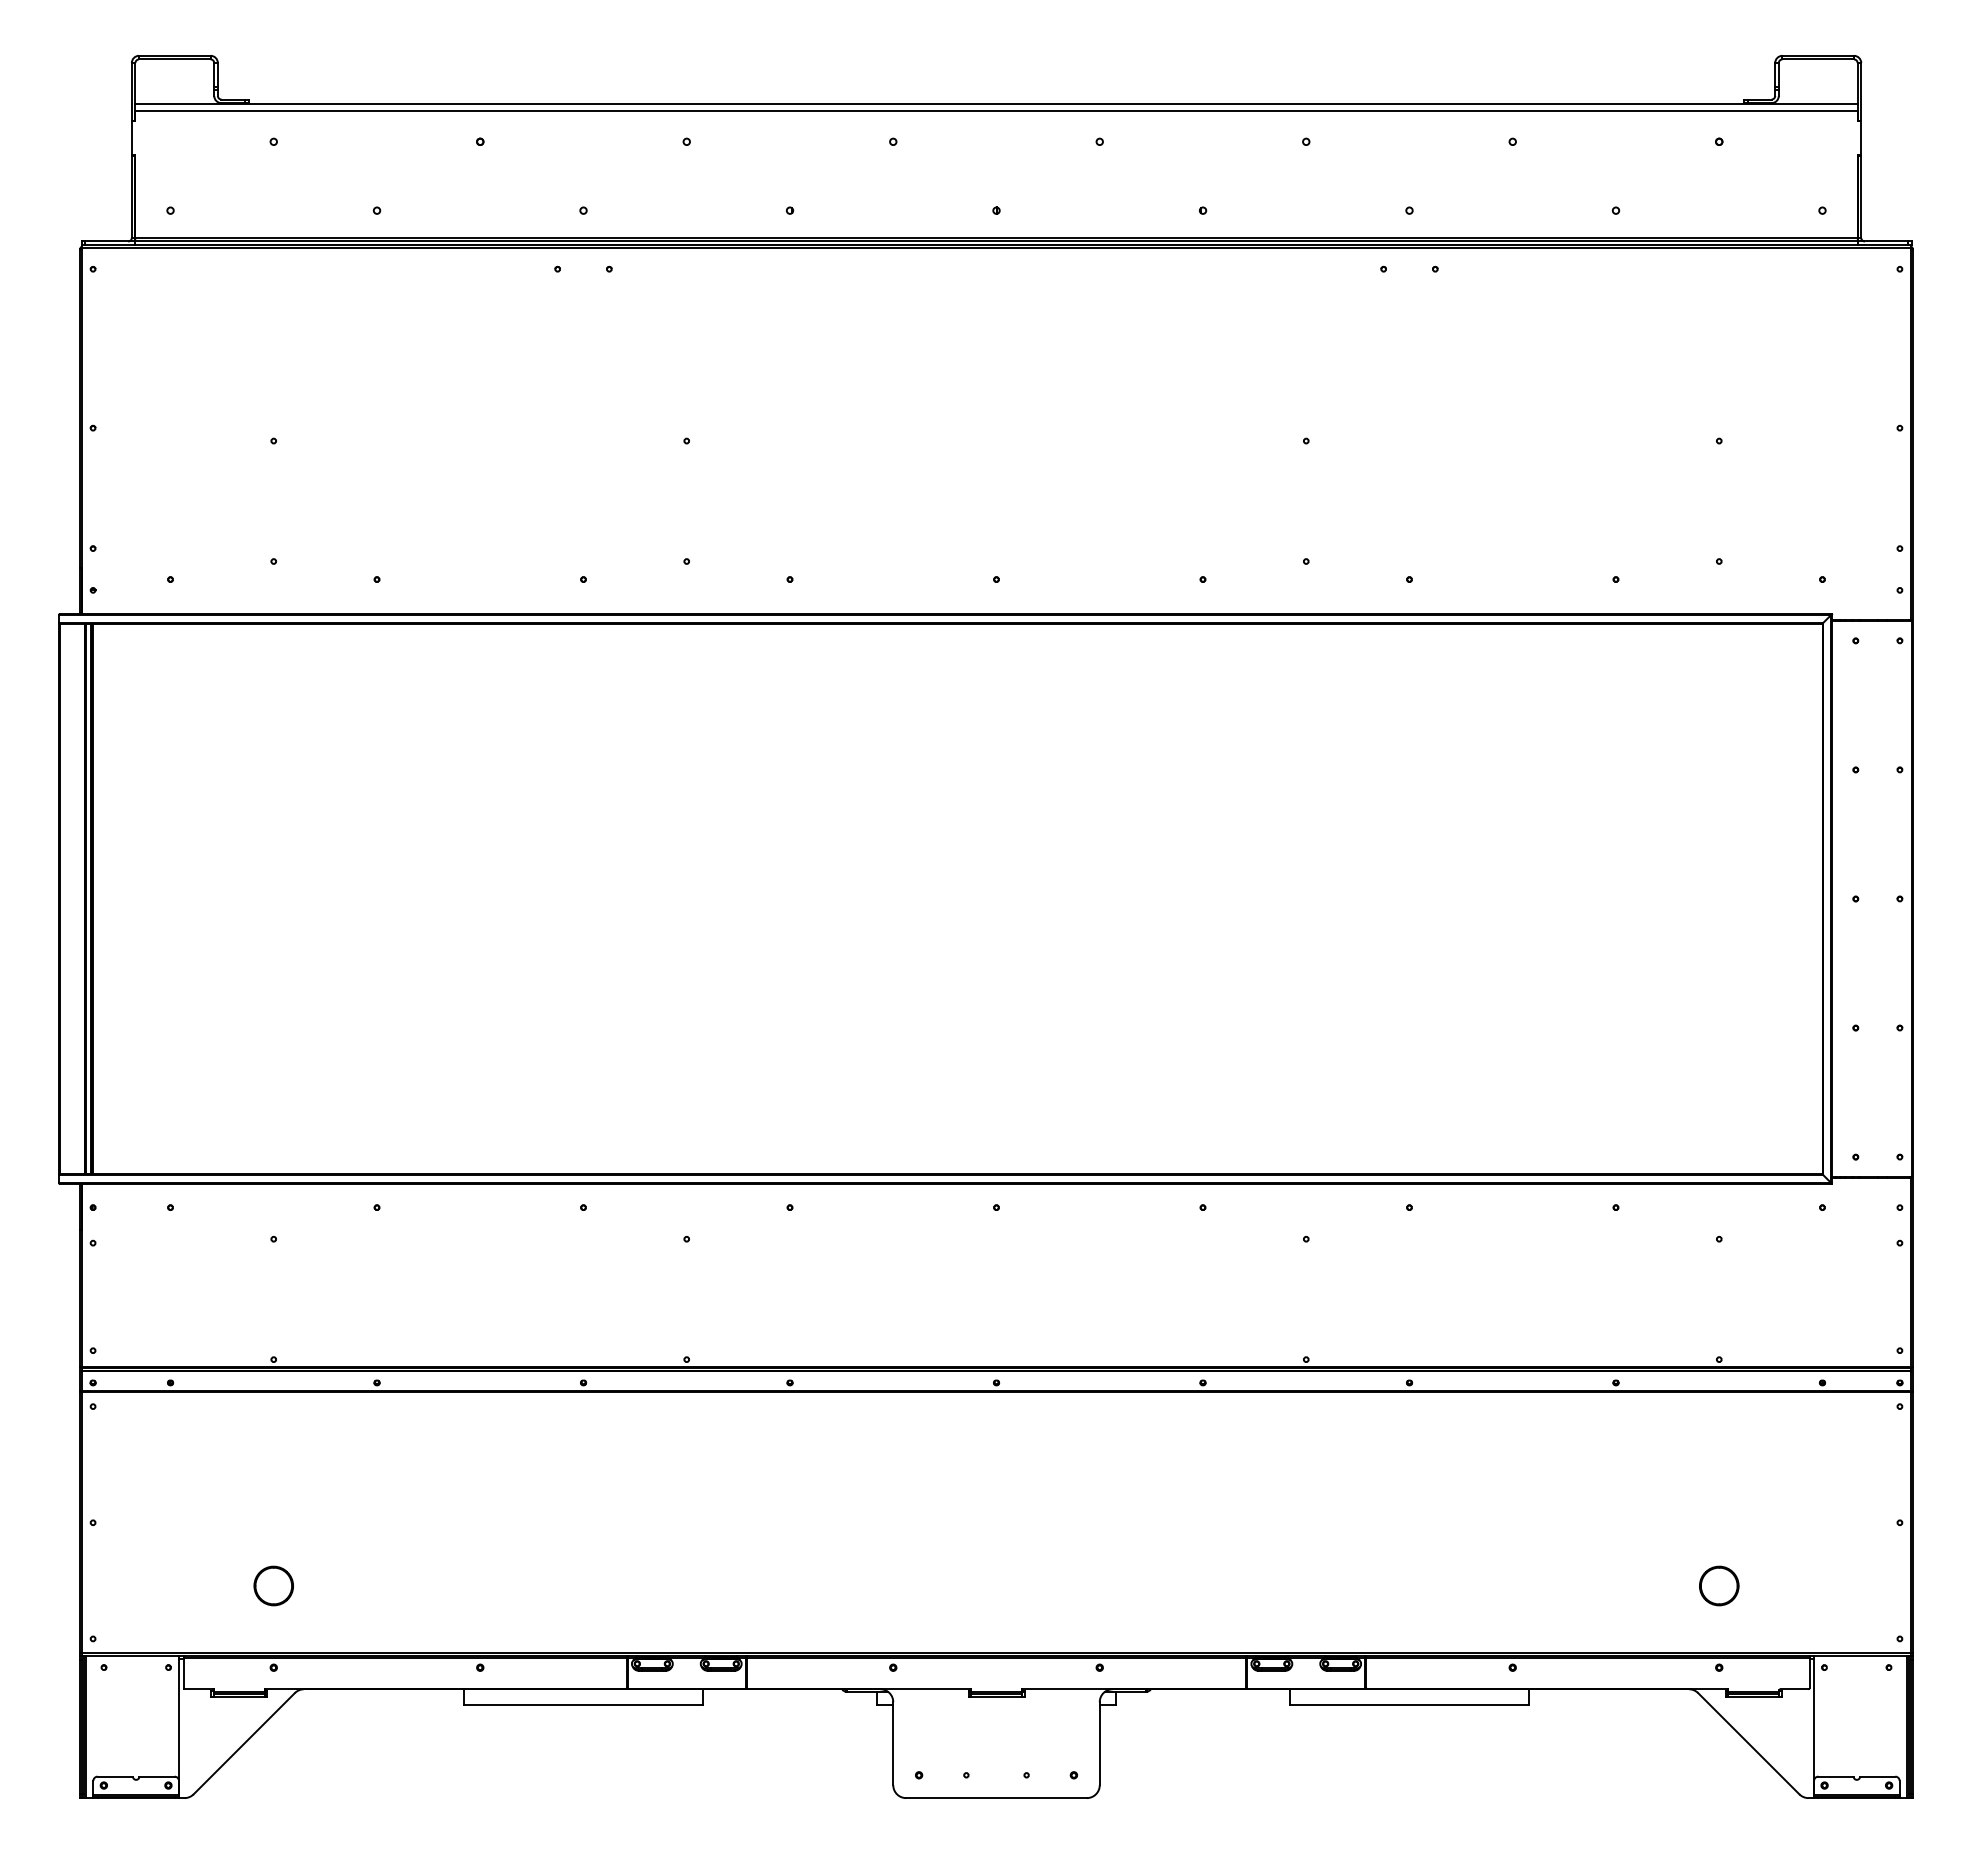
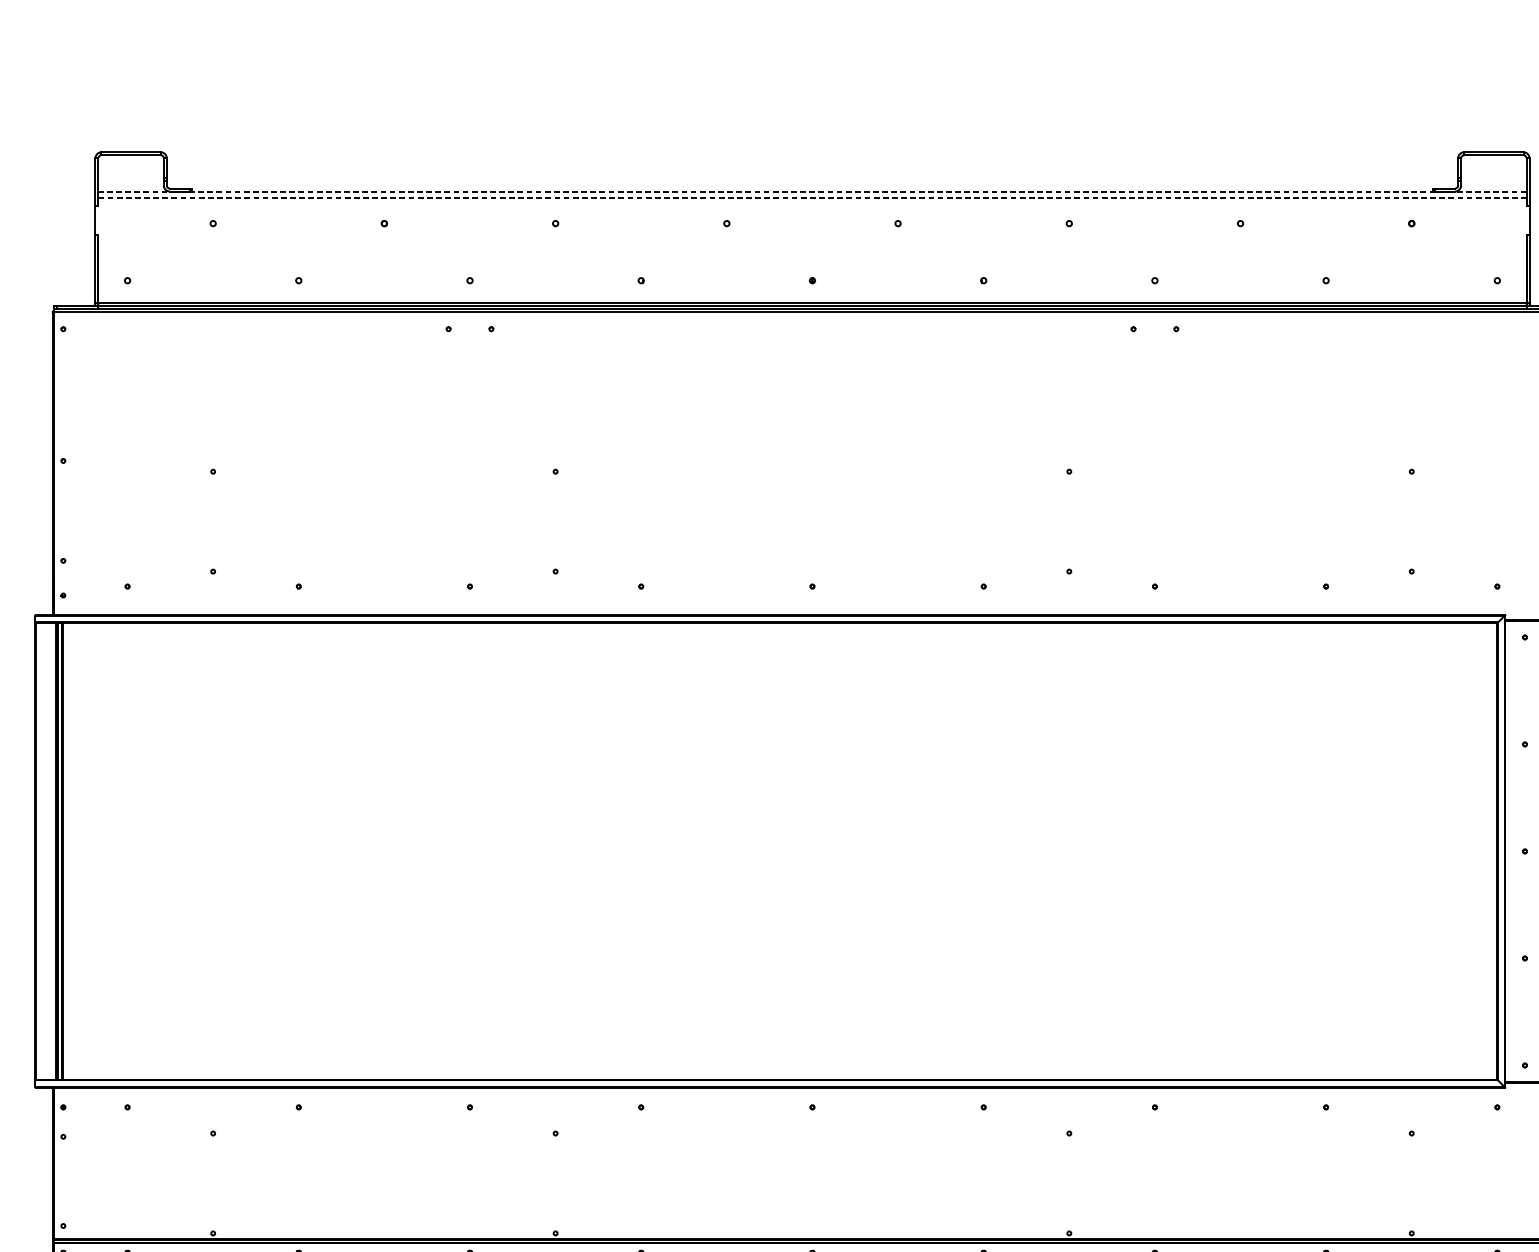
line: (996, 103) -> (812, 191), solid -> dashed
line: (997, 111) -> (813, 198), solid -> dashed

